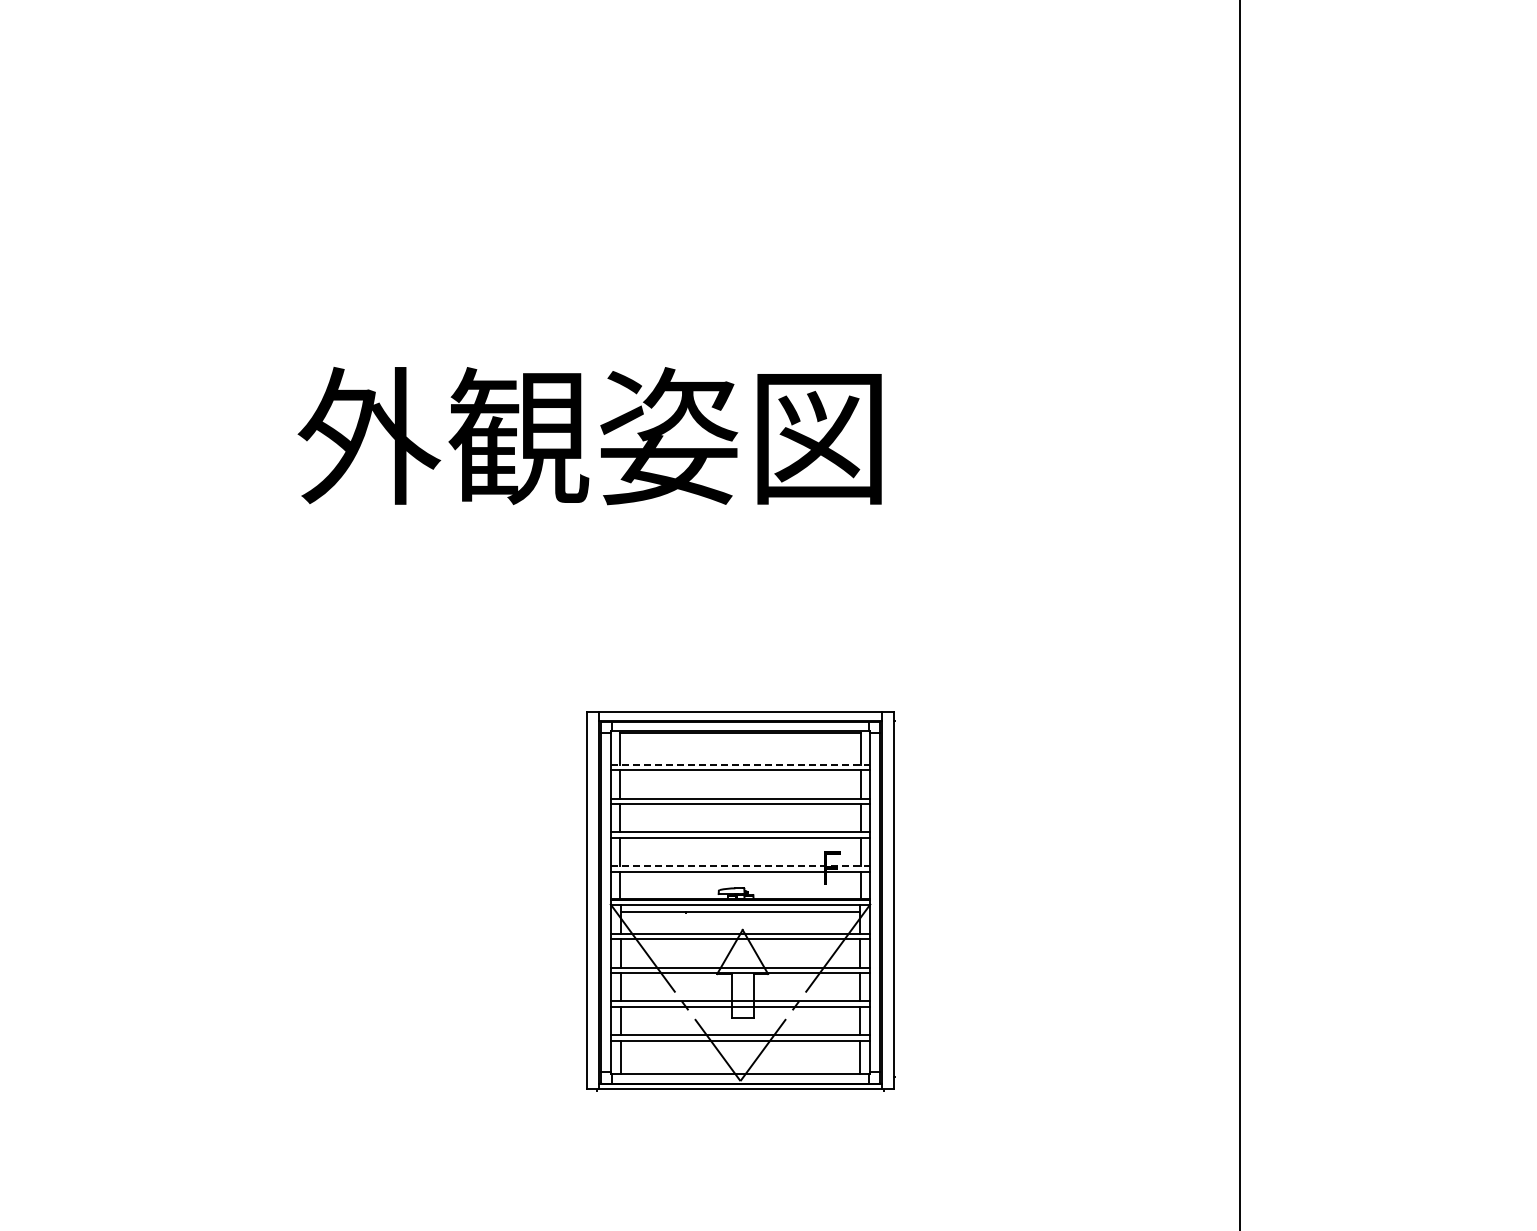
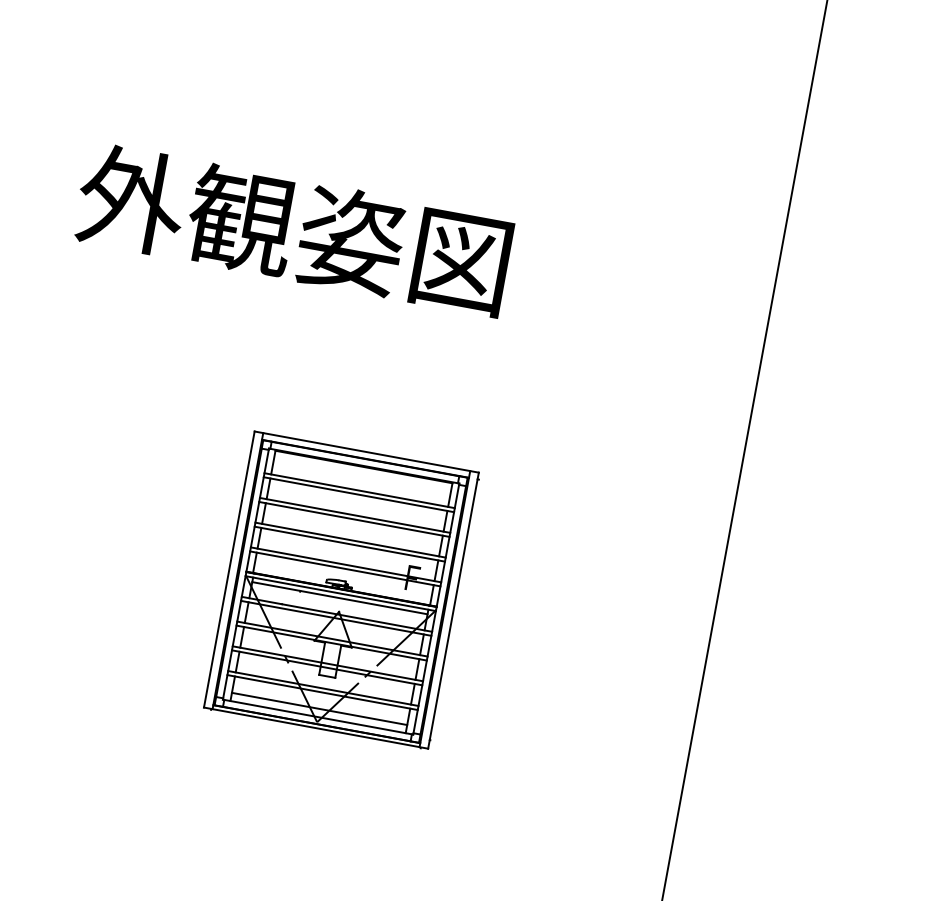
line: (740, 764) -> (359, 490), dashed -> solid
line: (740, 866) -> (345, 565), dashed -> solid
line: (740, 1062) -> (319, 708), added

